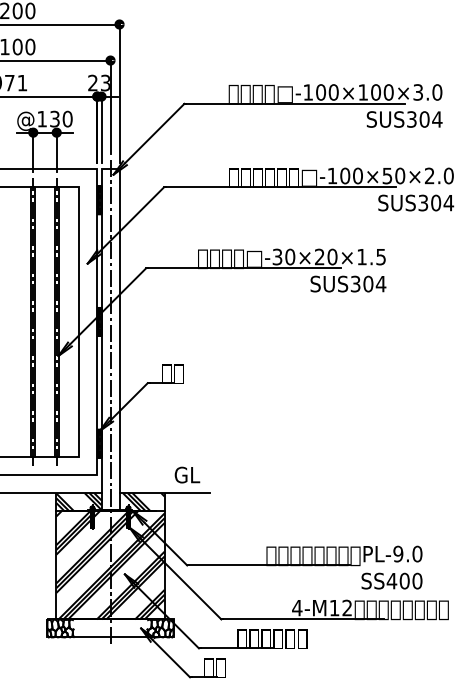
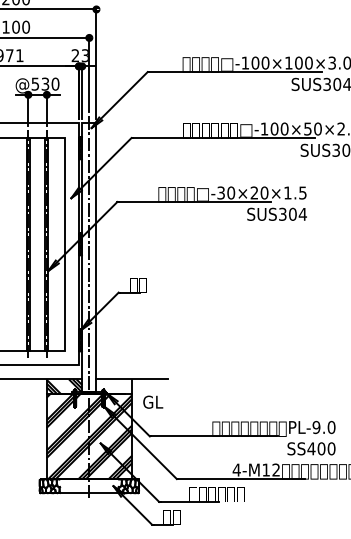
text: (41, 119) -> (34, 84), @130 -> @530
text: (187, 474) -> (153, 401), moved
hatch: (143, 502) -> (115, 386), removed

